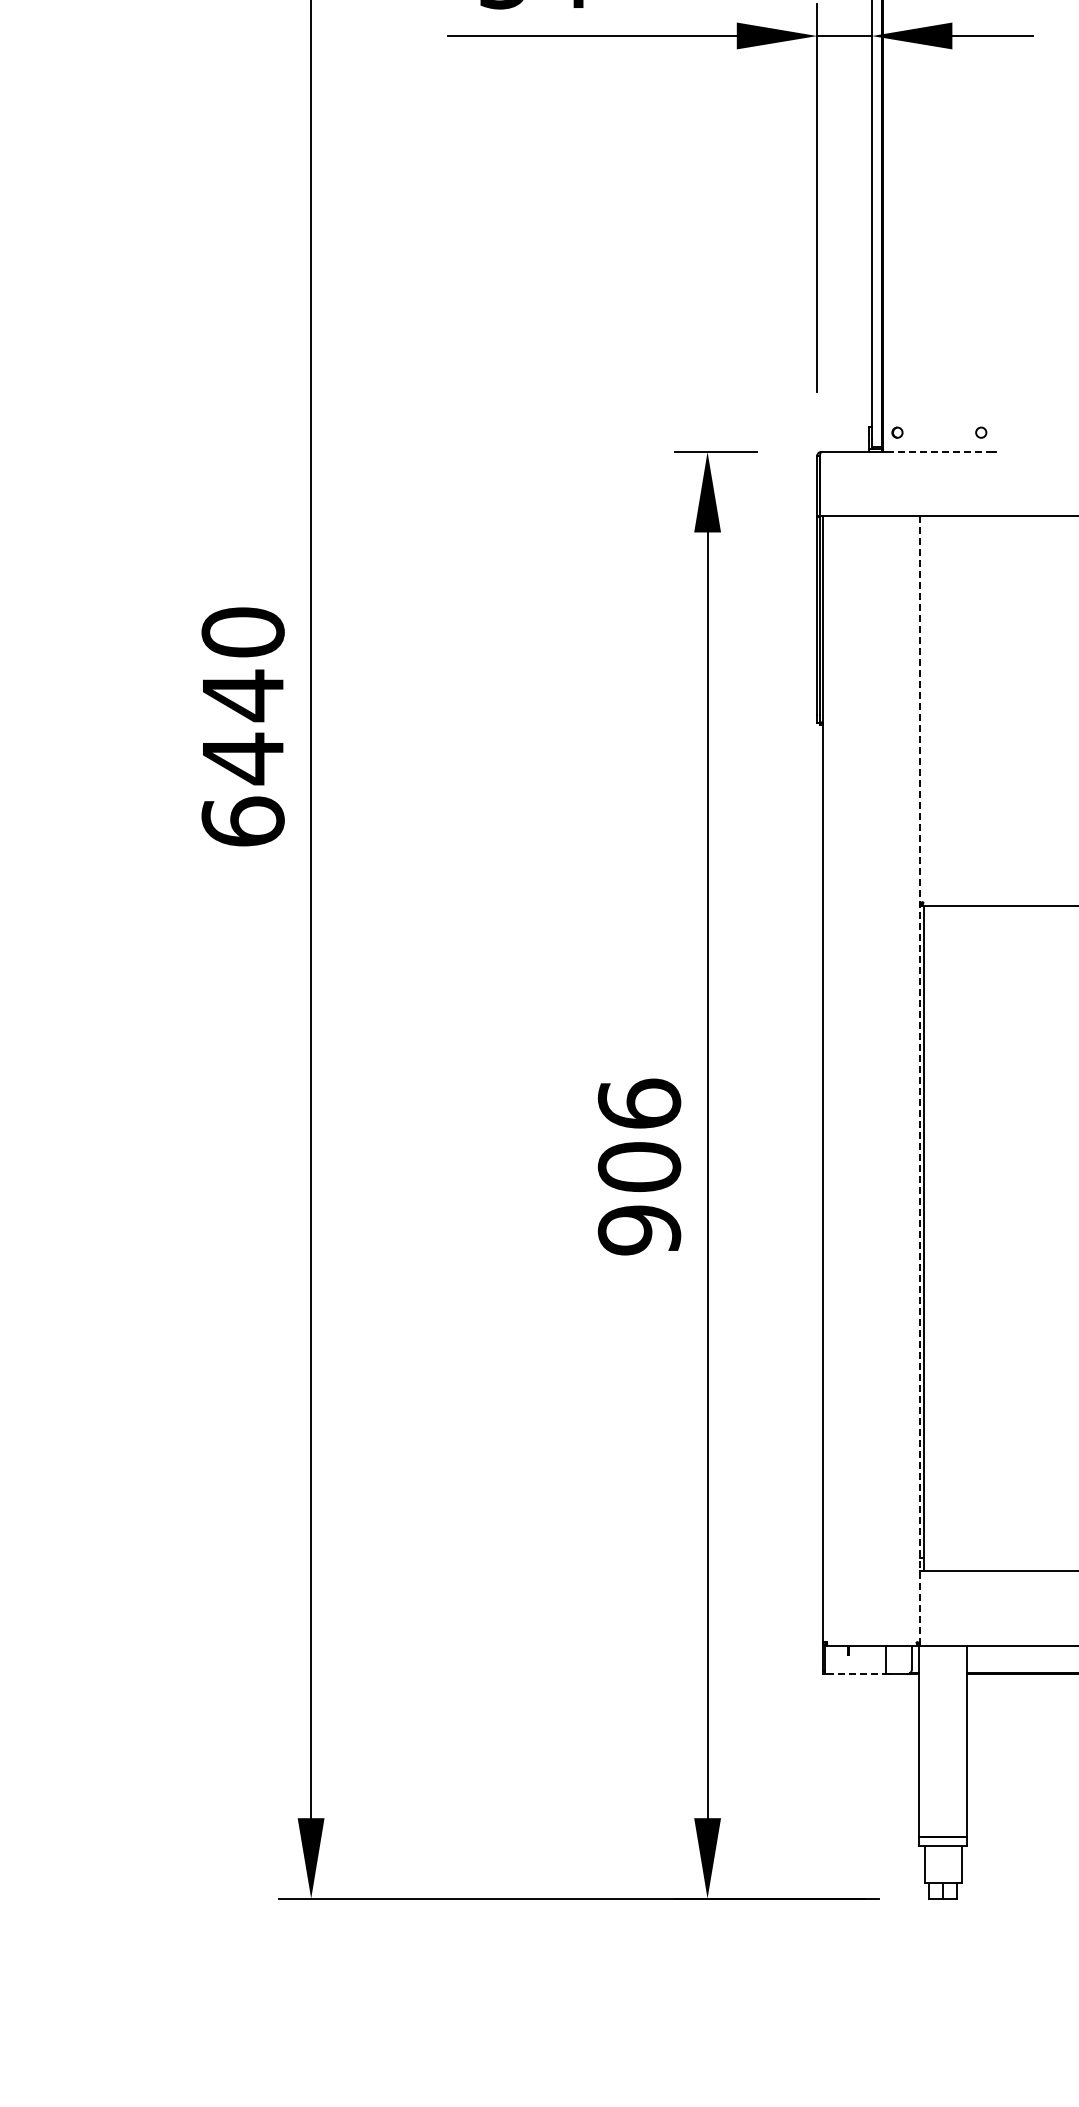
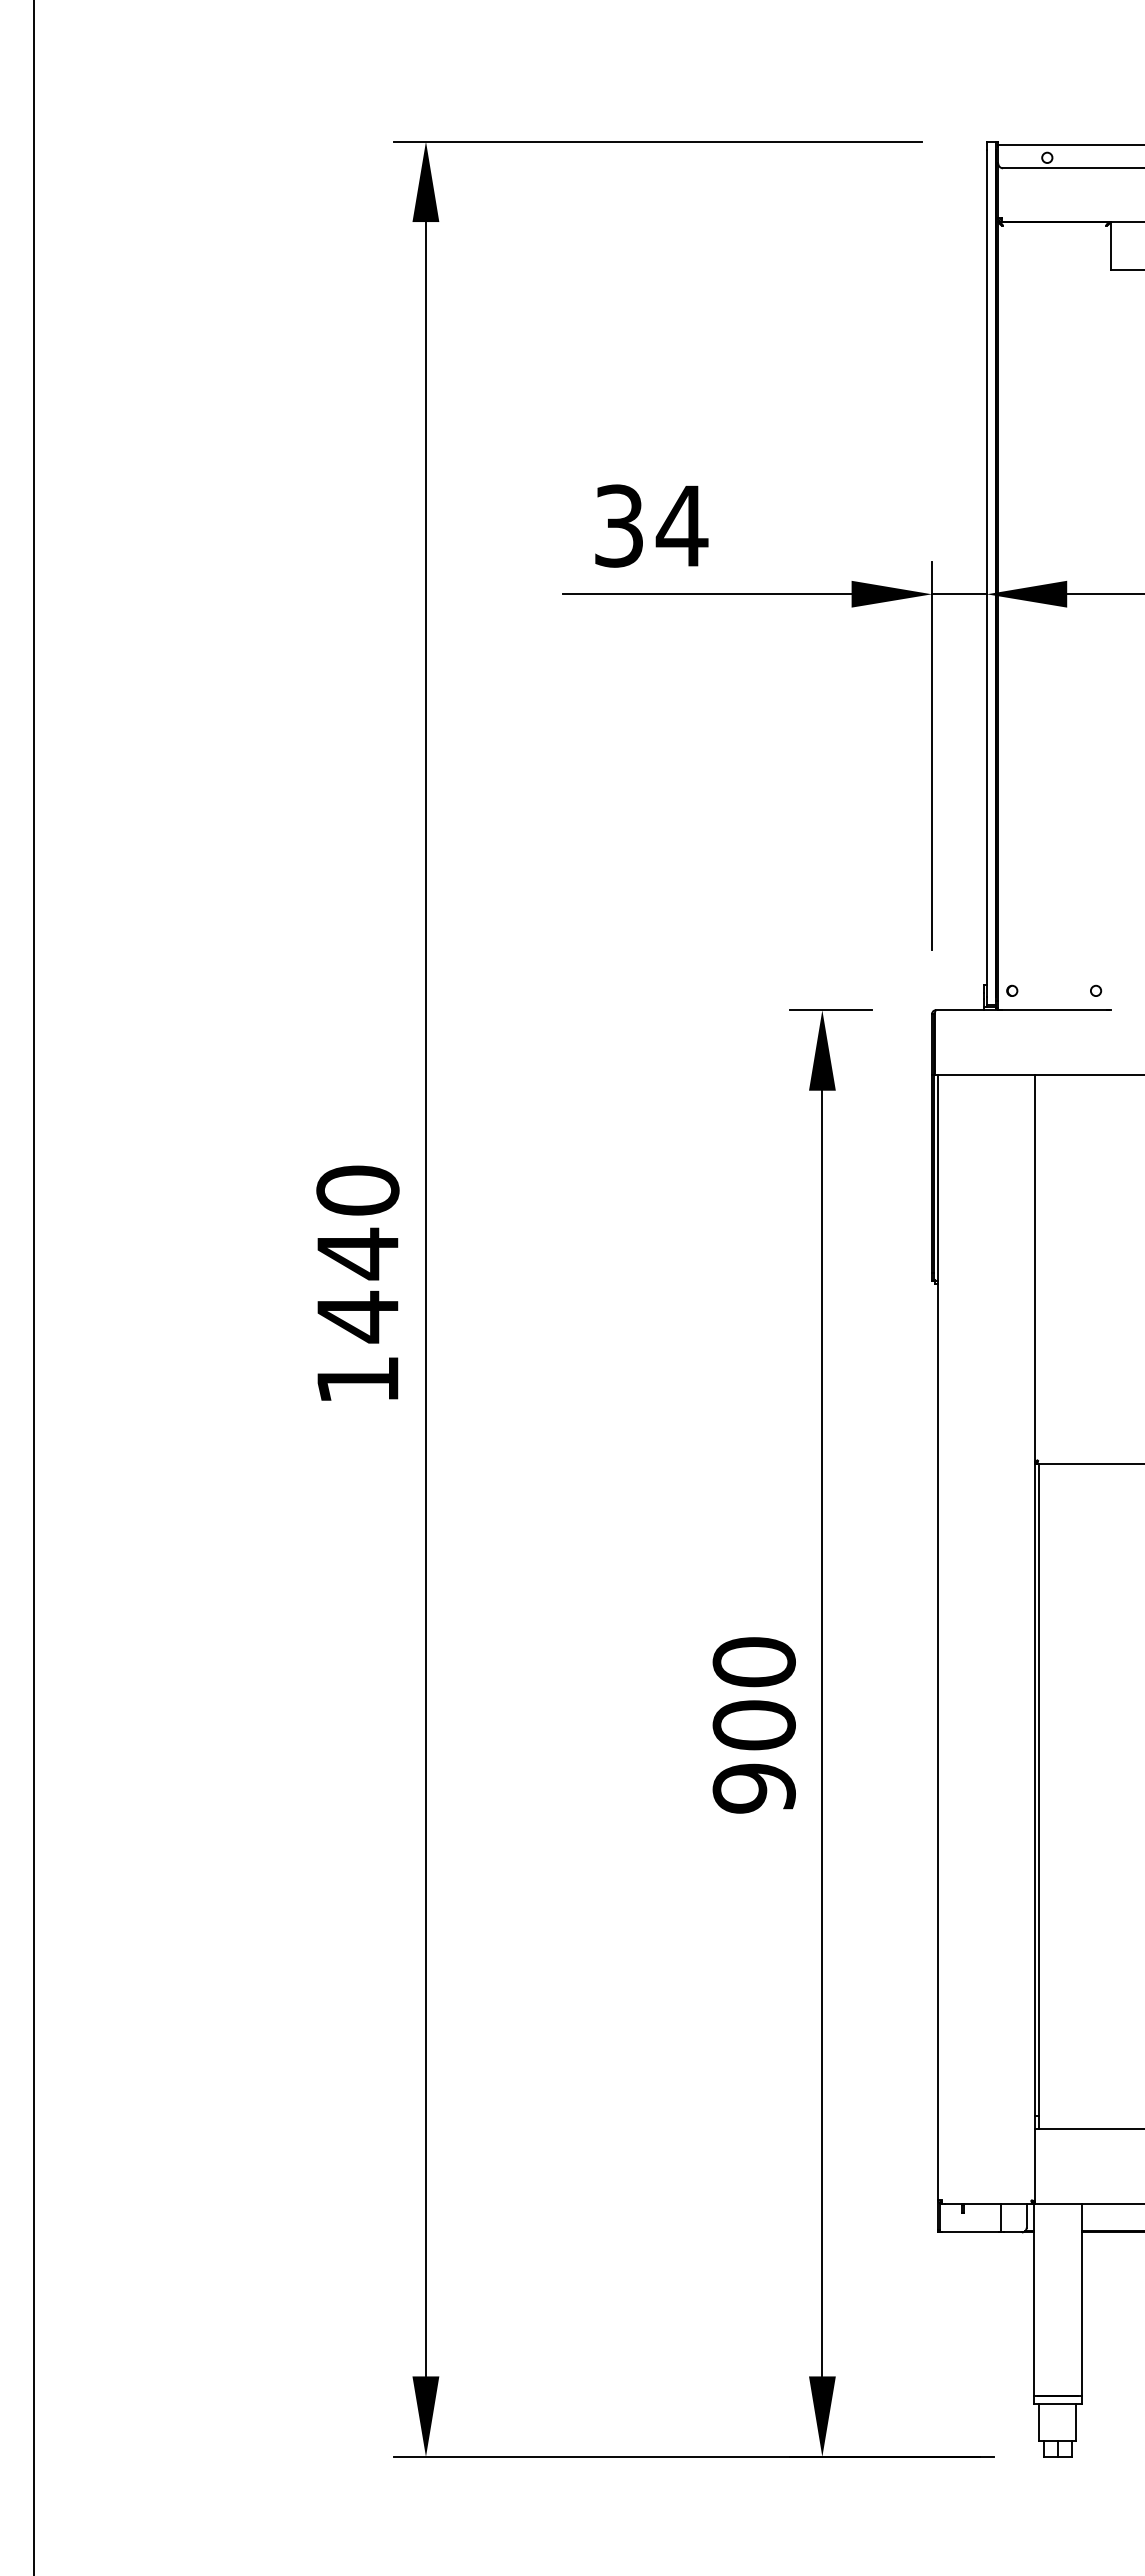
line: (939, 452) -> (1054, 1010), dashed -> solid
text: (242, 821) -> (357, 1379), 6440 -> 1440
line: (919, 1080) -> (1034, 1638), dashed -> solid
text: (638, 1103) -> (753, 1661), 906 -> 900
line: (855, 1674) -> (970, 2232), dashed -> solid

